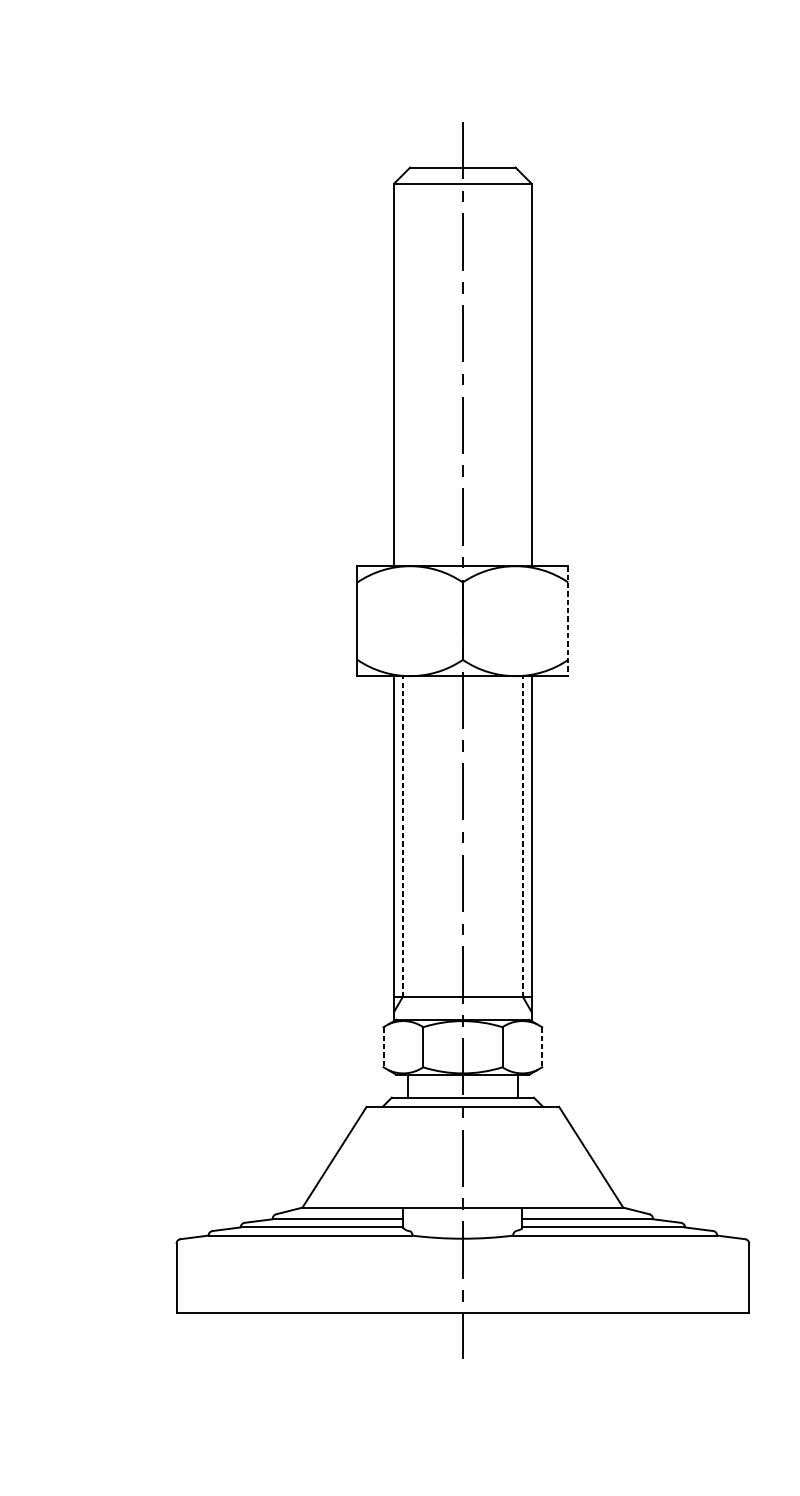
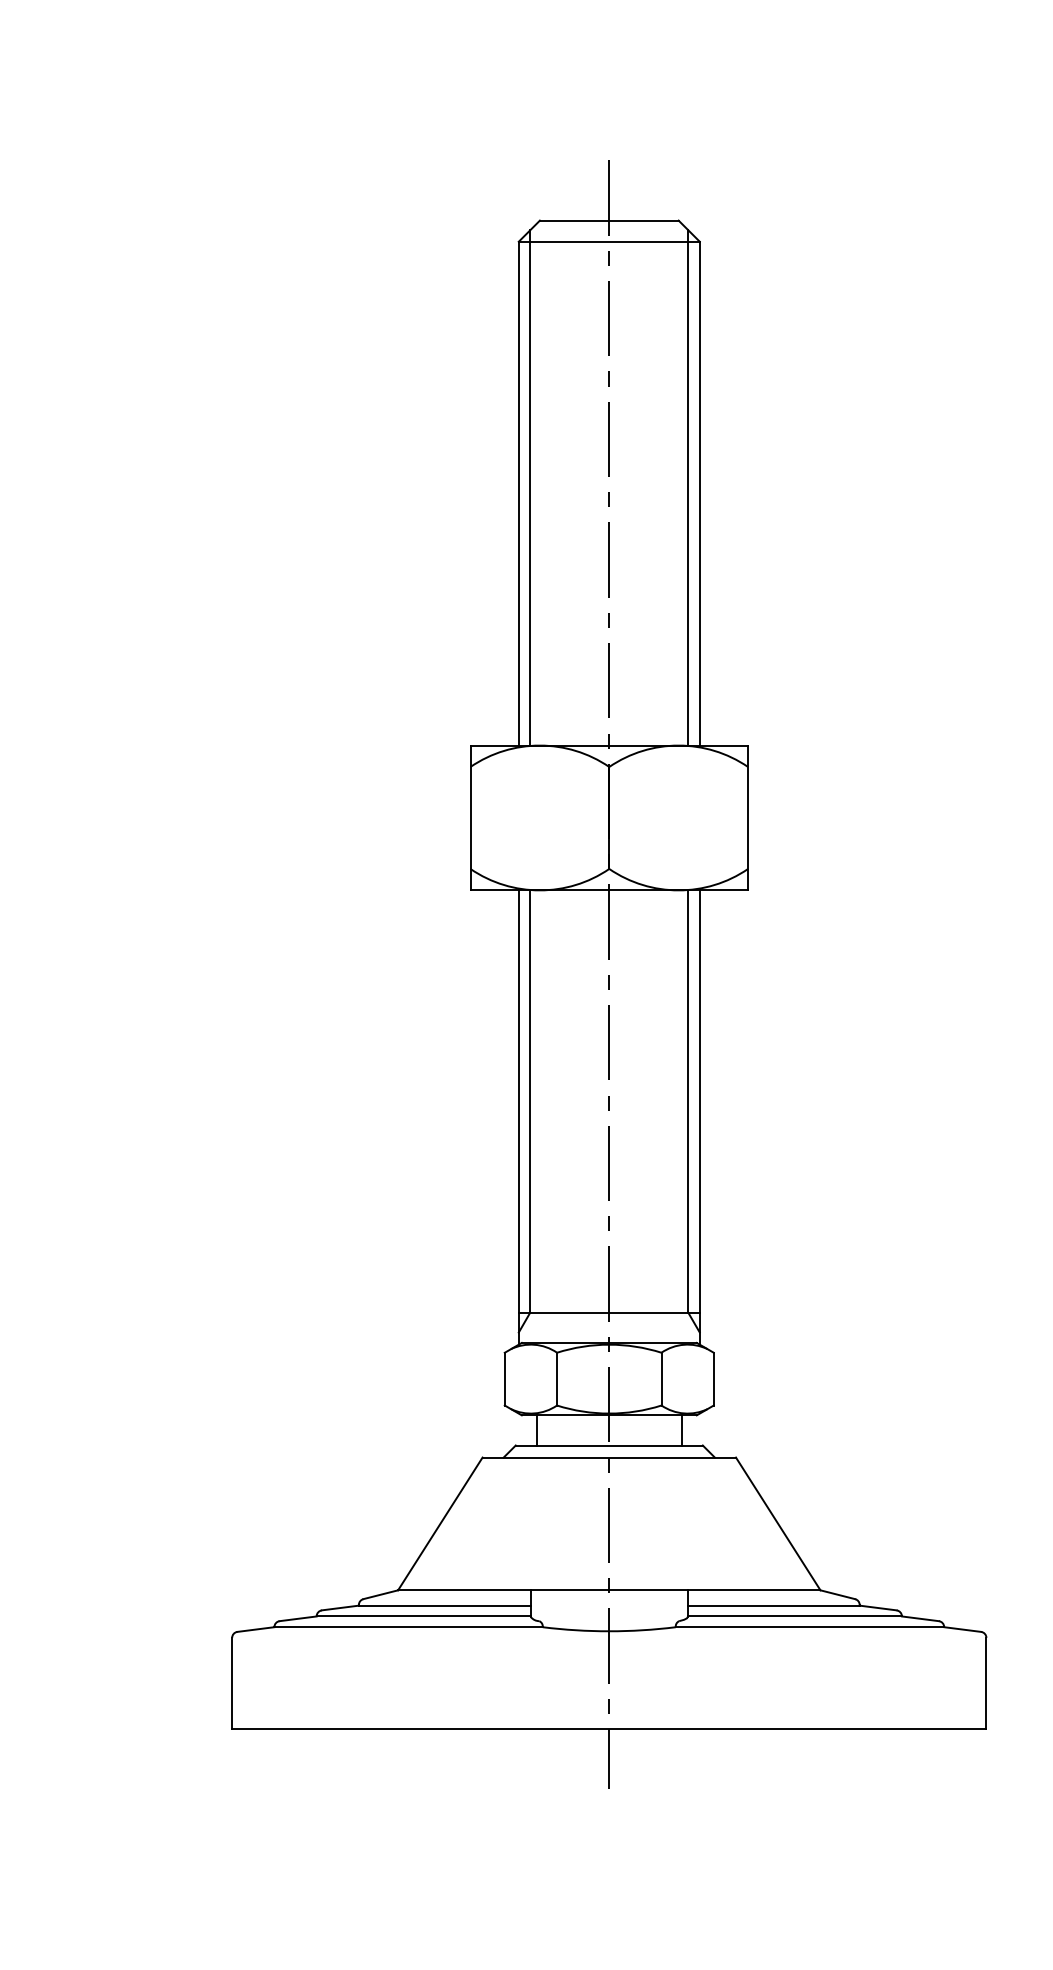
line: (403, 370) -> (530, 487), added
line: (523, 370) -> (688, 487), added
line: (568, 621) -> (748, 818), dashed -> solid
line: (403, 836) -> (530, 1101), dashed -> solid
line: (523, 836) -> (688, 1101), dashed -> solid
line: (383, 1047) -> (504, 1379), dashed -> solid
line: (541, 1047) -> (713, 1379), dashed -> solid

